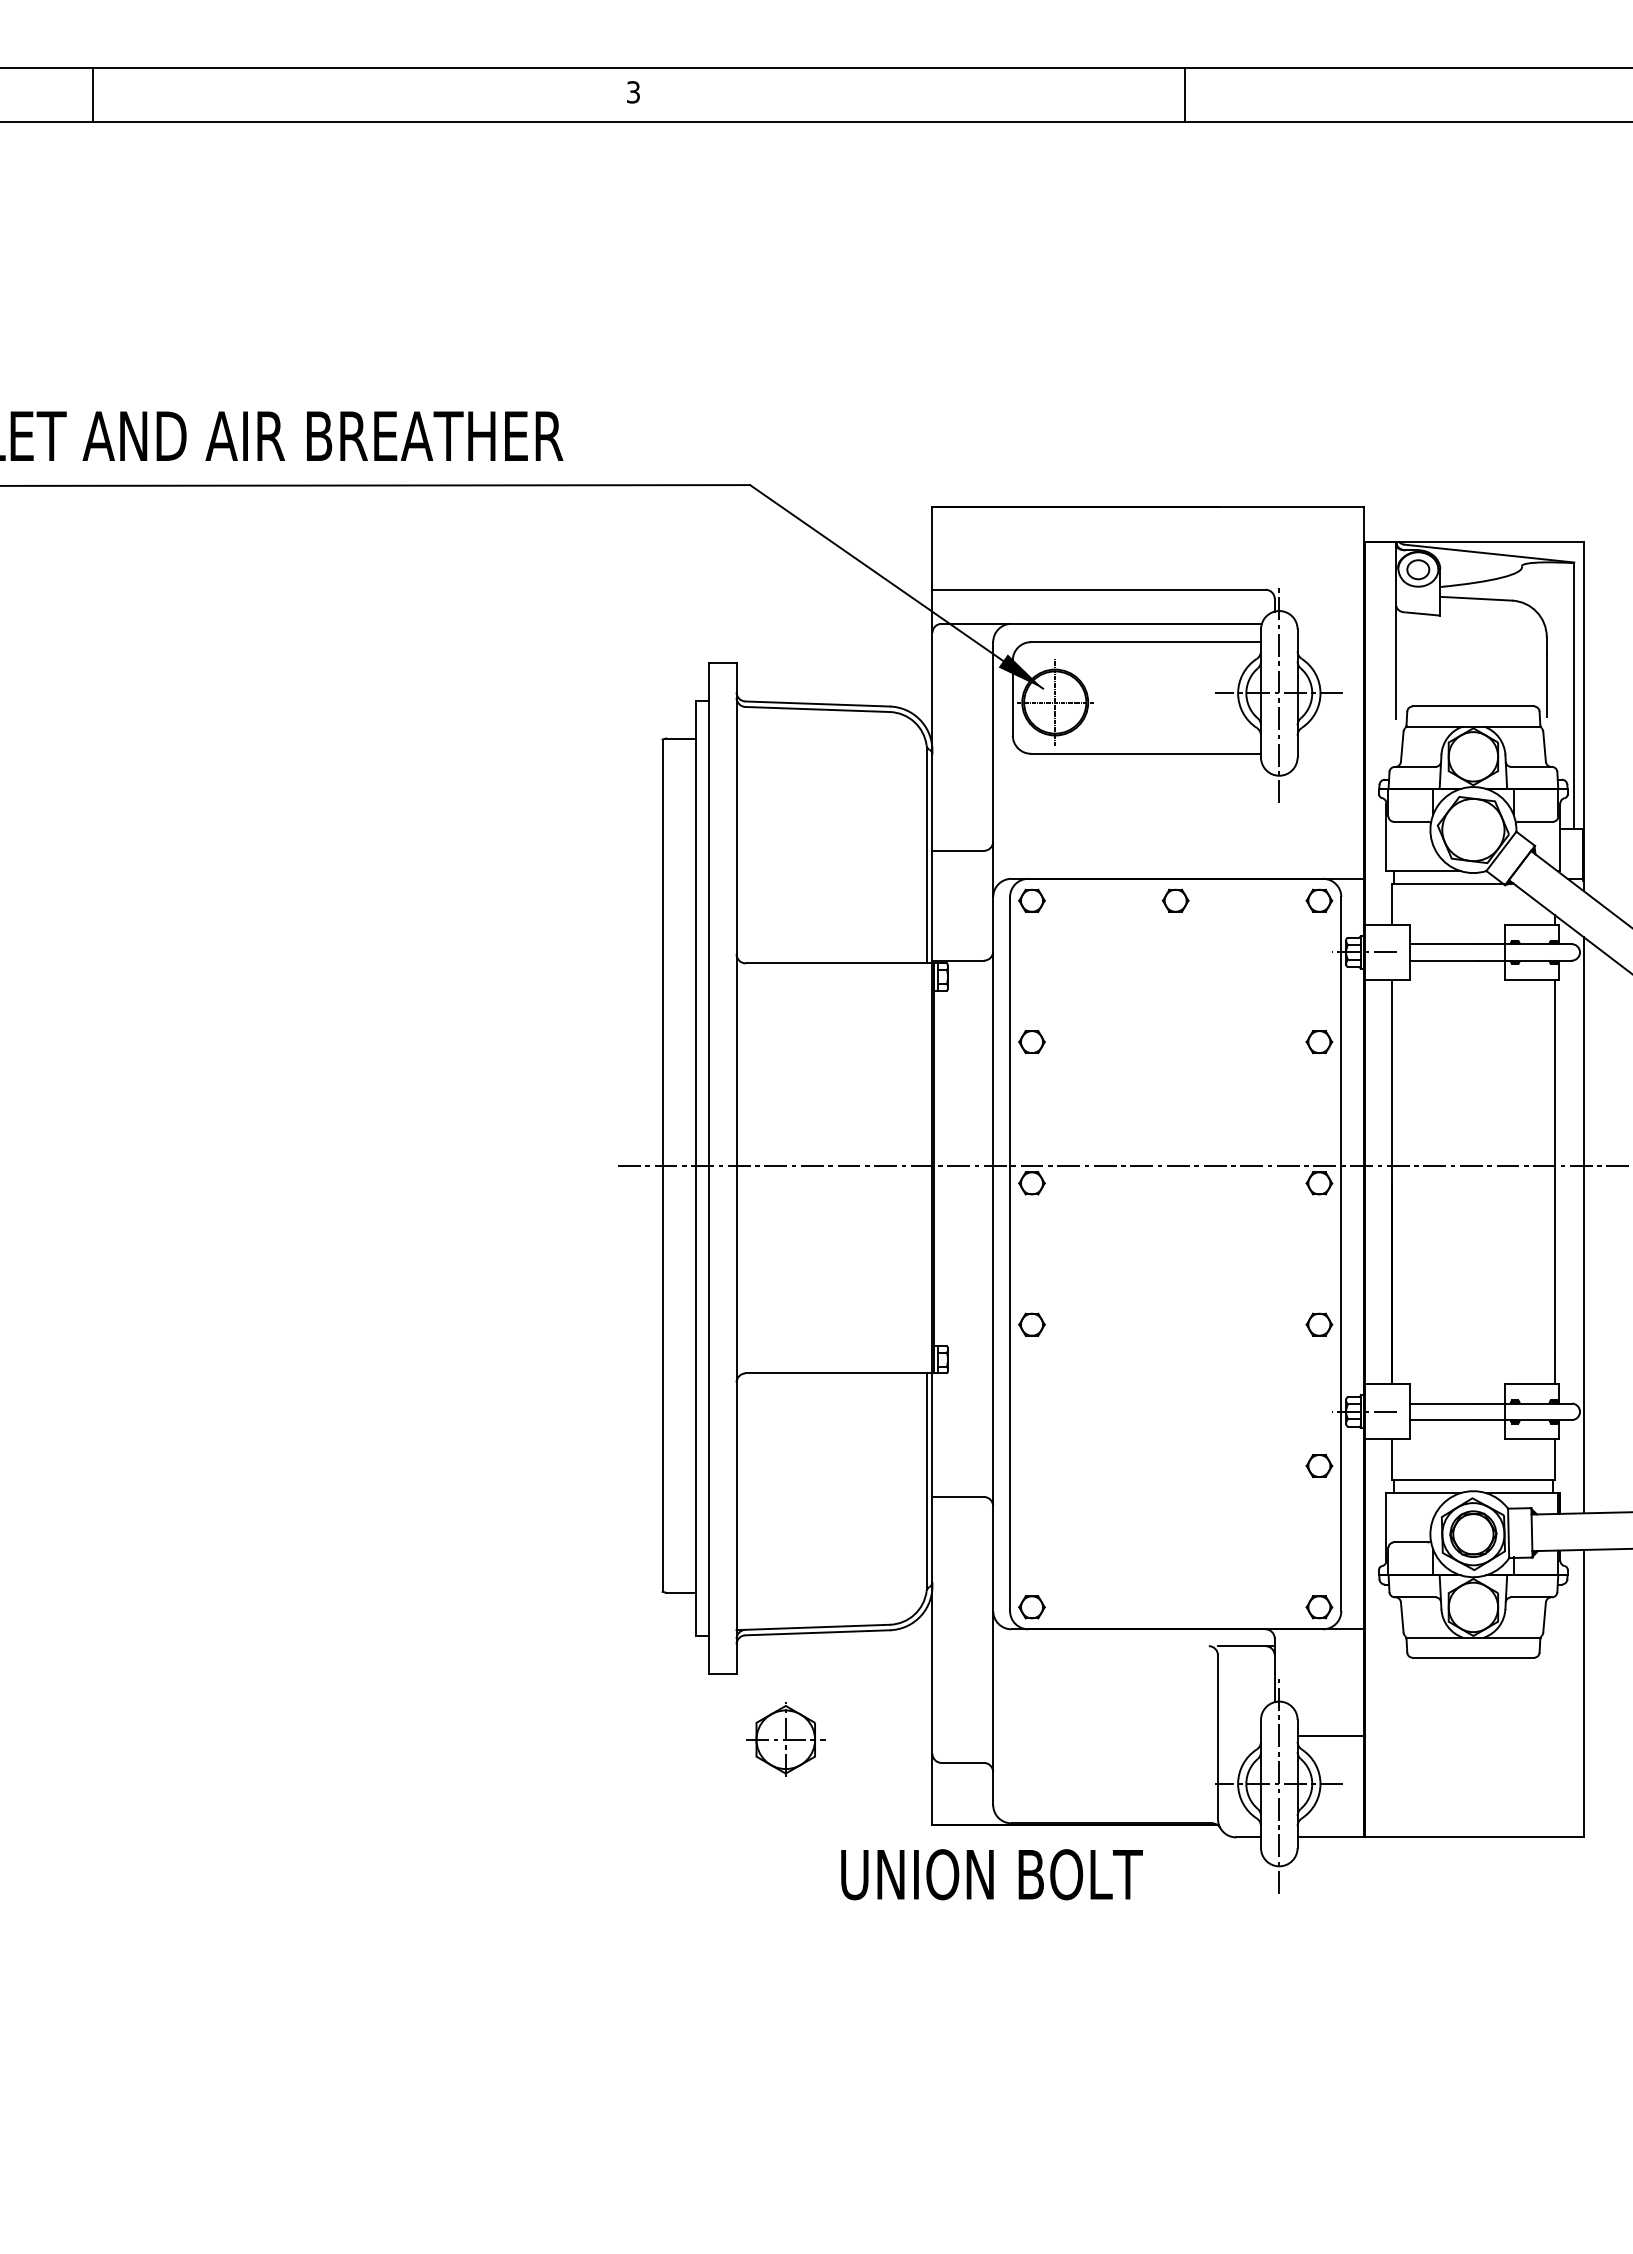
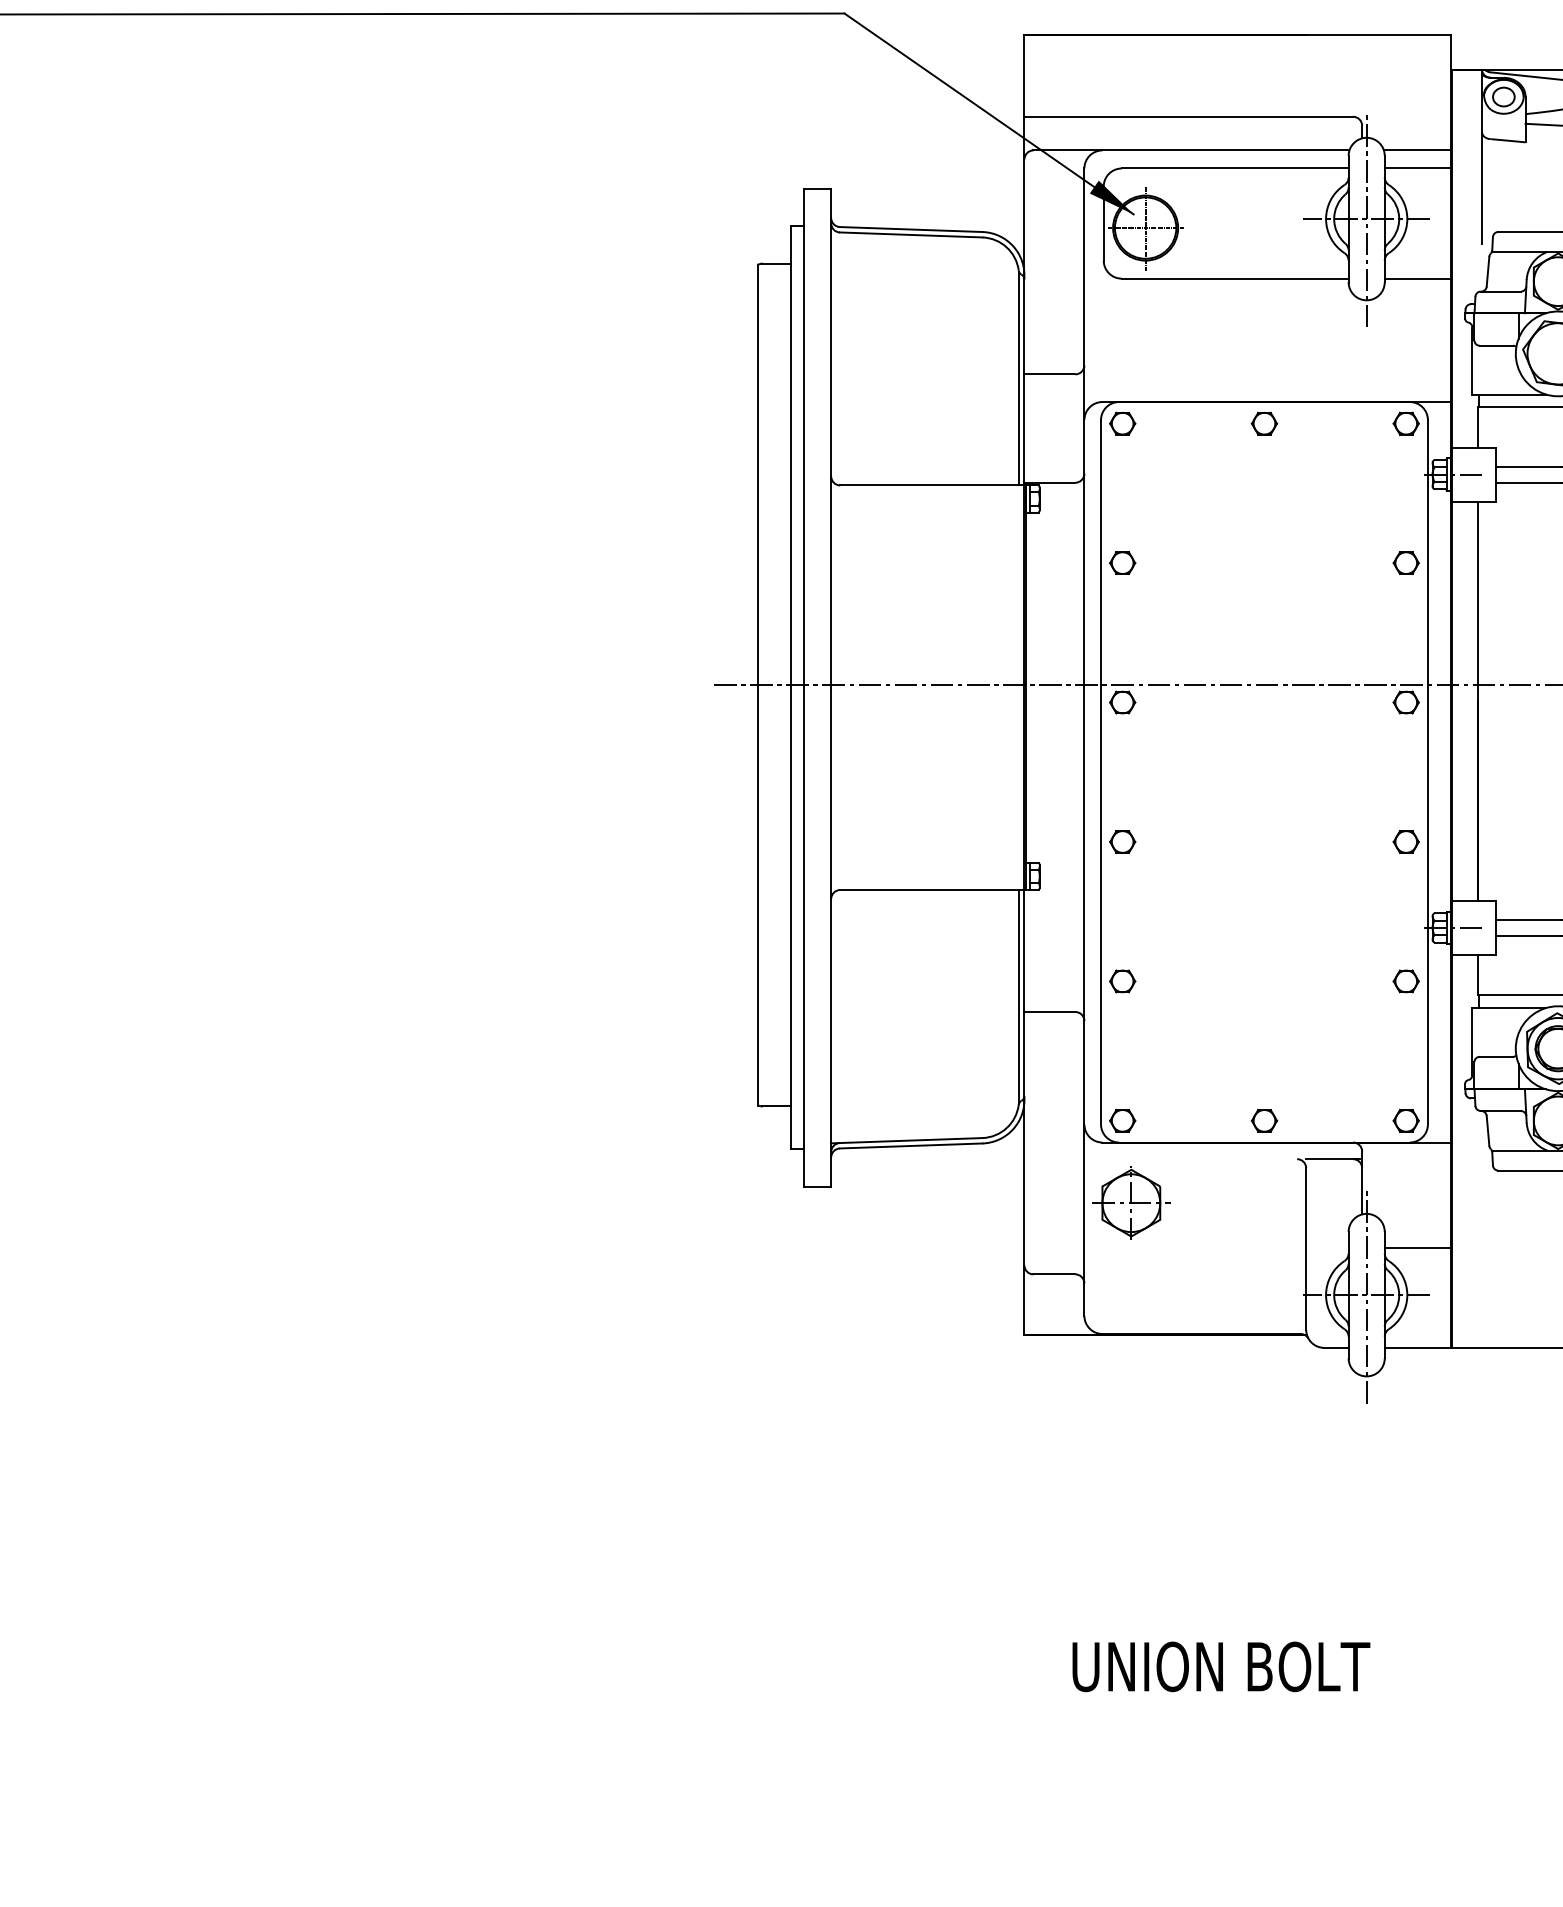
line: (1330, 623) -> (1417, 150), added
line: (1330, 642) -> (1417, 168), added
line: (1330, 753) -> (1417, 278), added
part: (1031, 1466) -> (1122, 981), added
part: (1175, 1607) -> (1264, 1121), added
part: (785, 1739) -> (1131, 1202), moved
text: (991, 1874) -> (1220, 1666), moved

